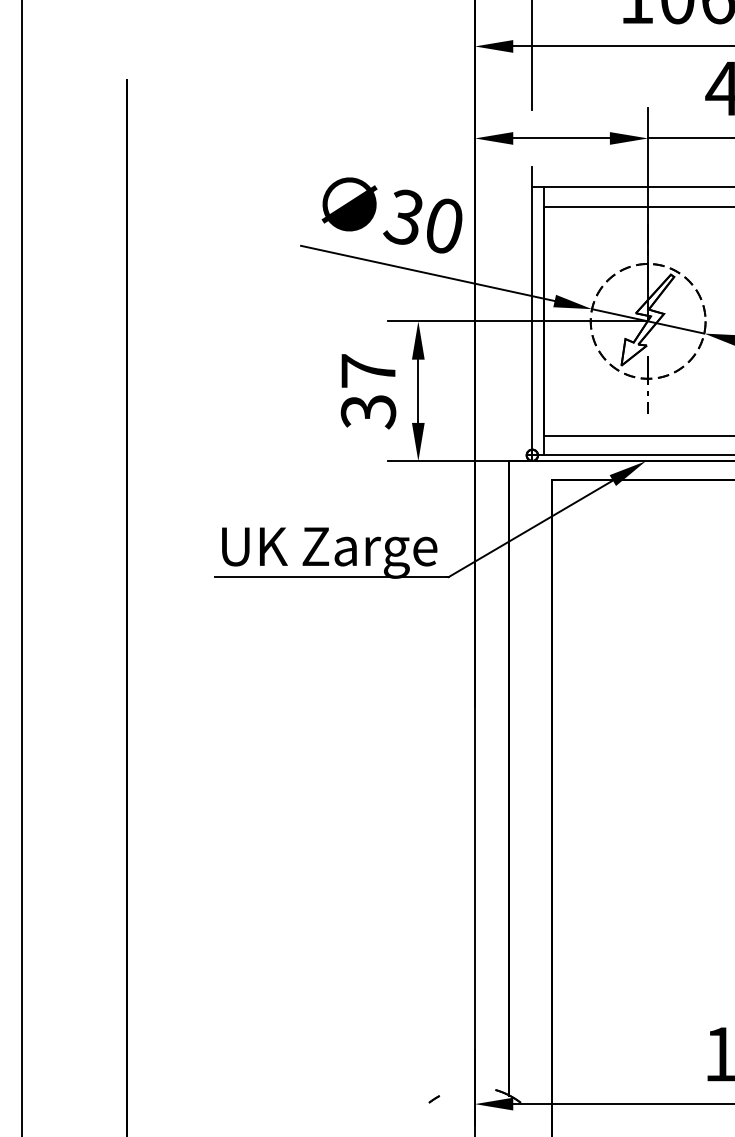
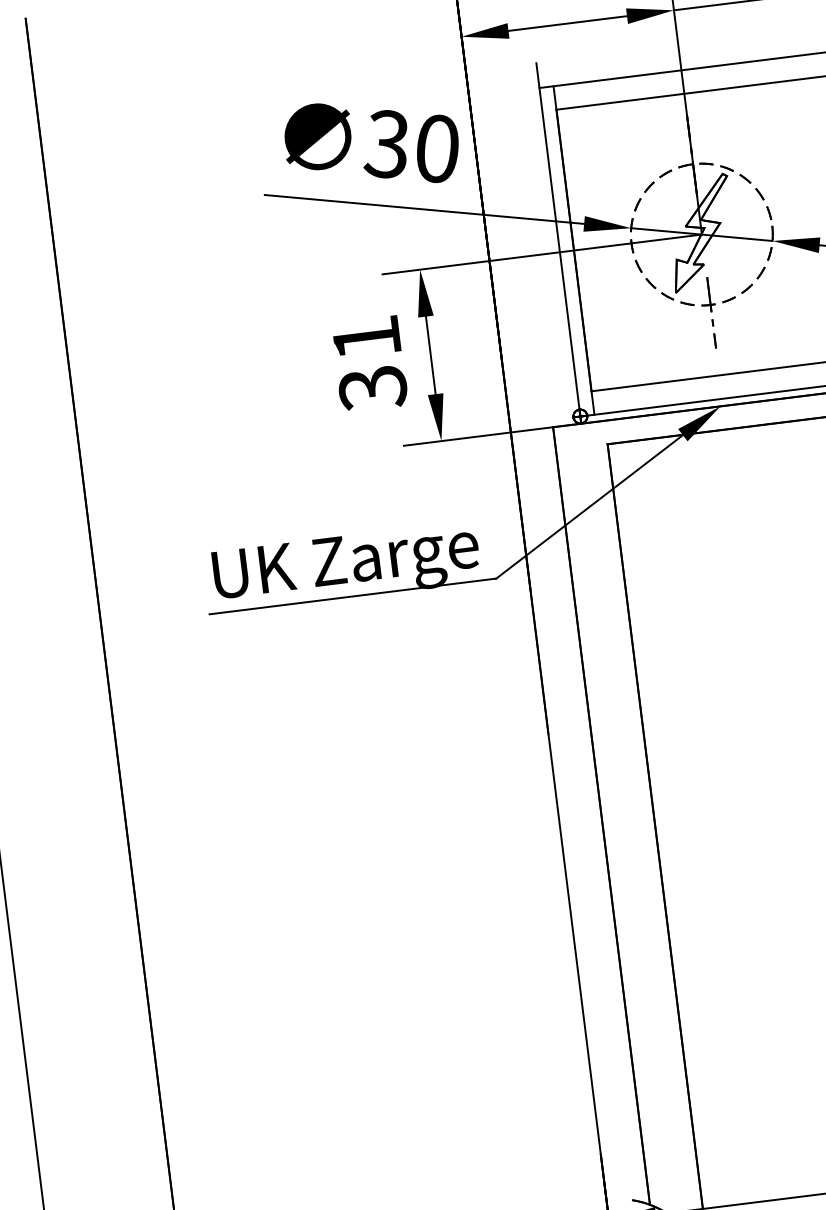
text: (368, 370) -> (366, 337), 37 -> 31

